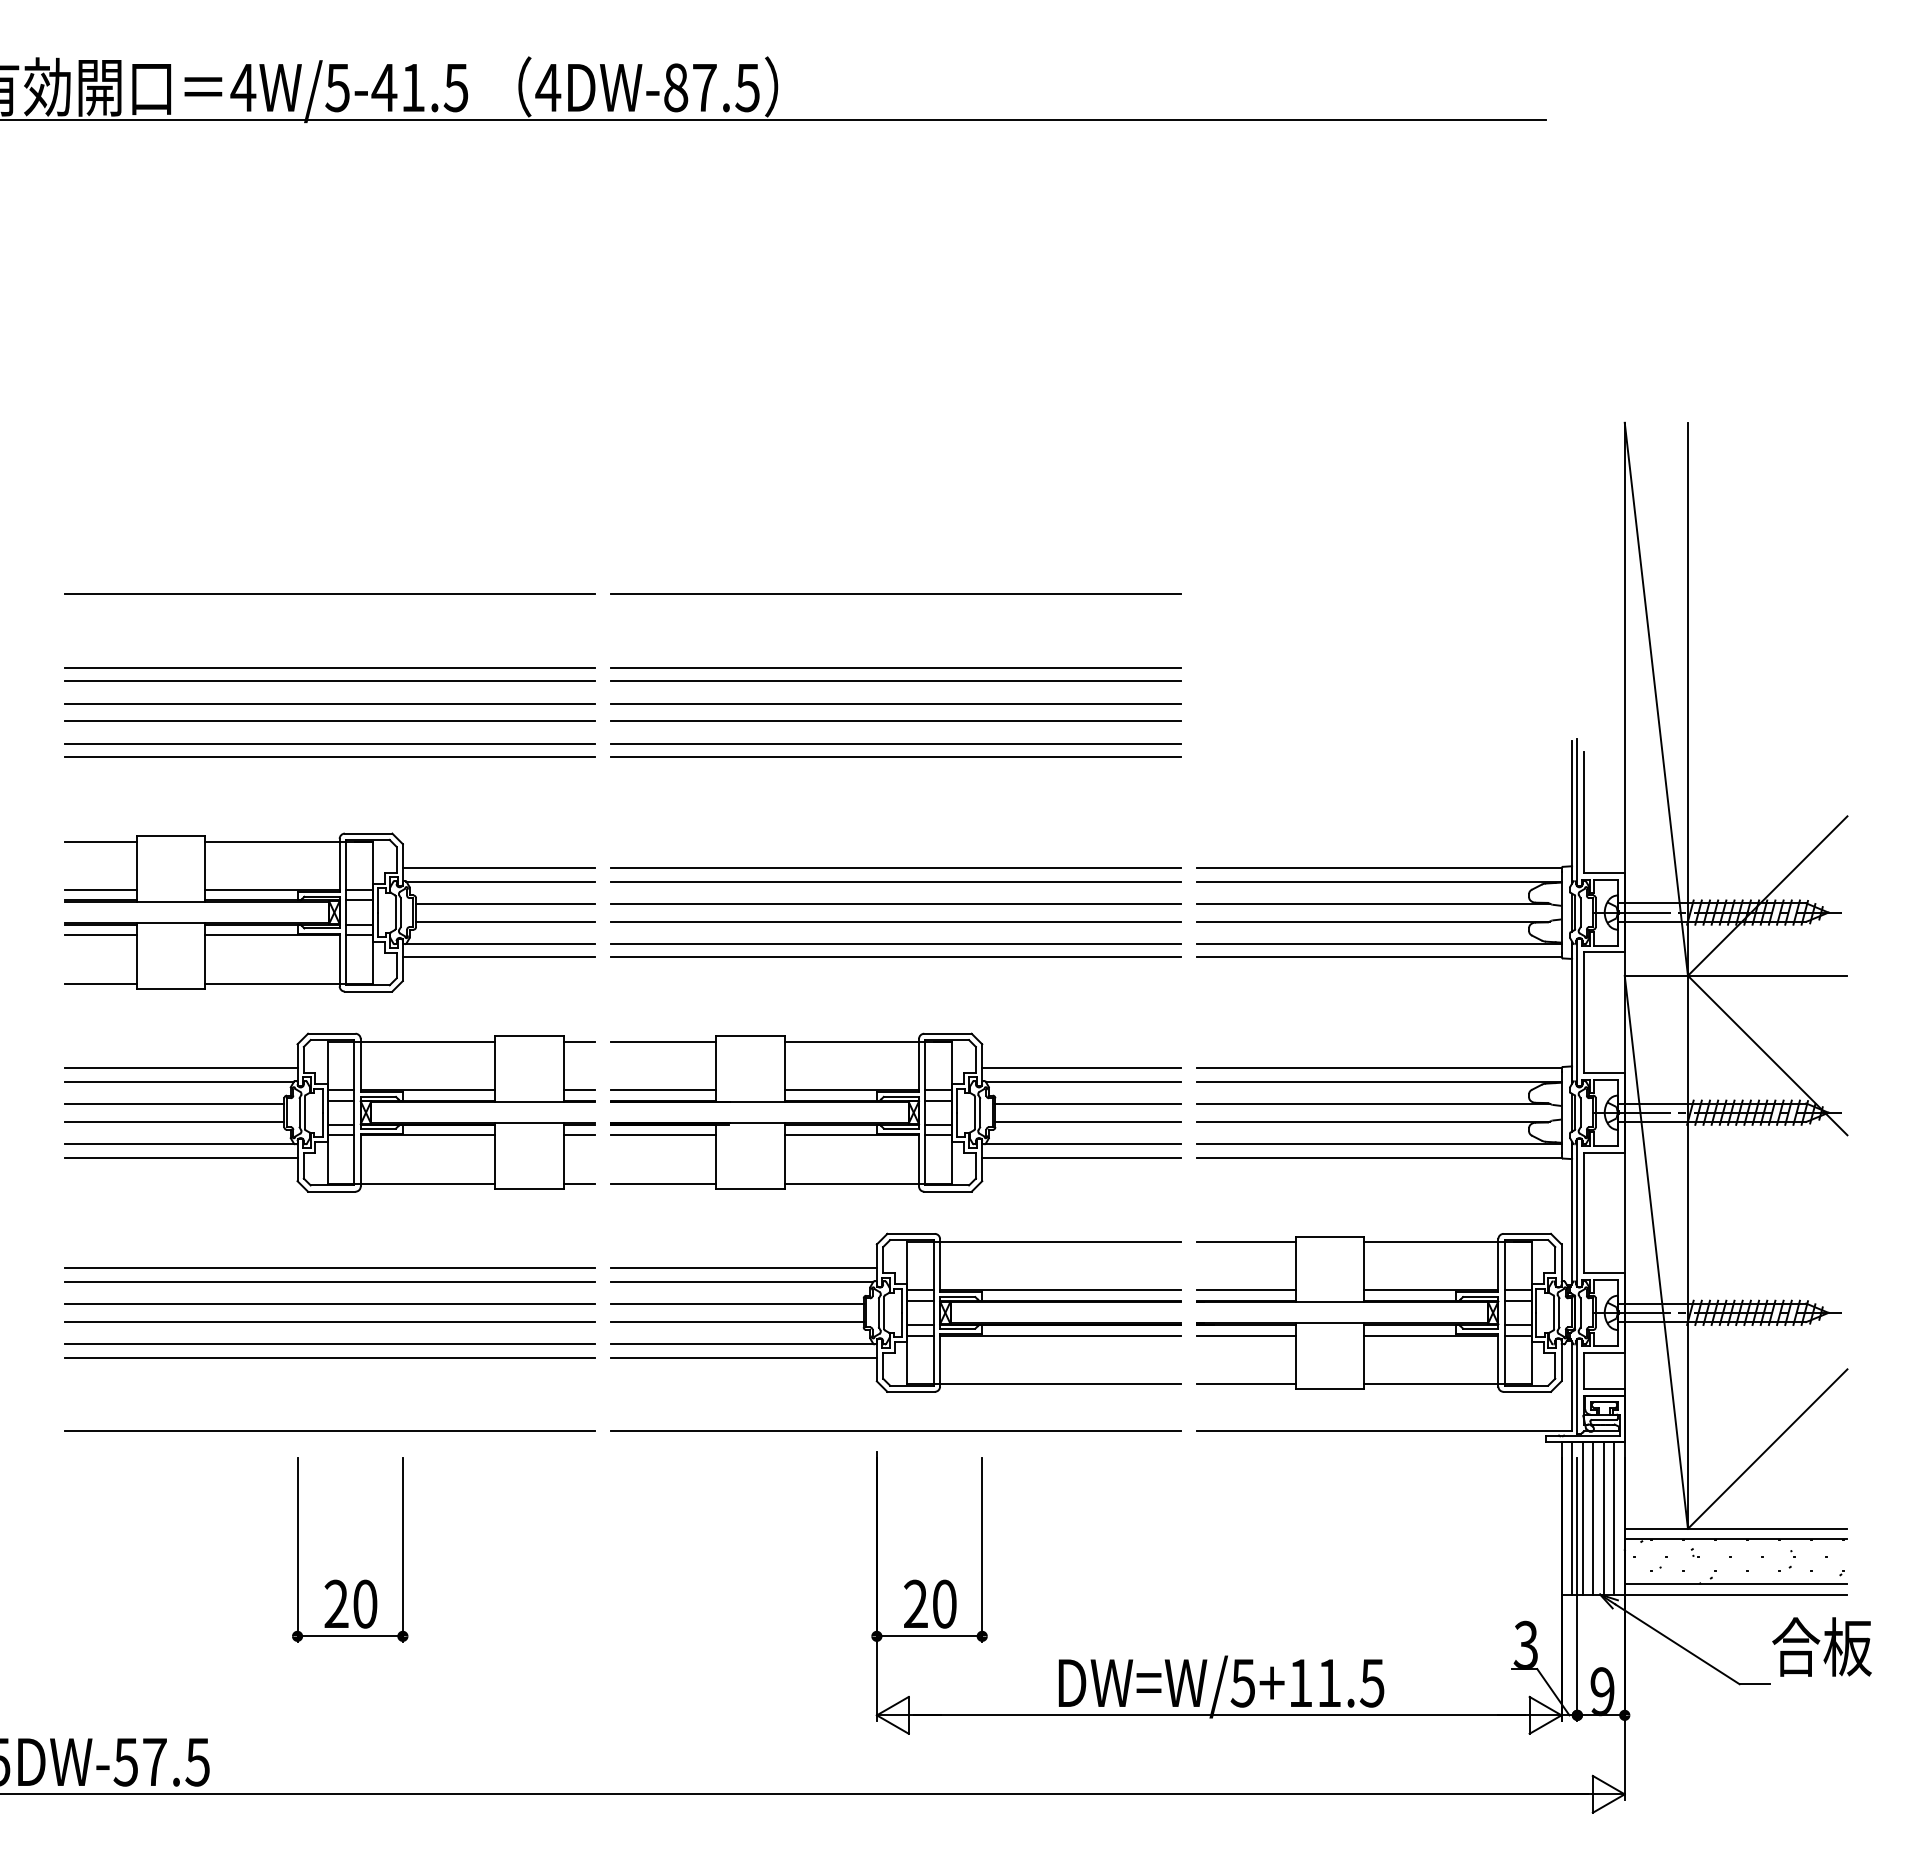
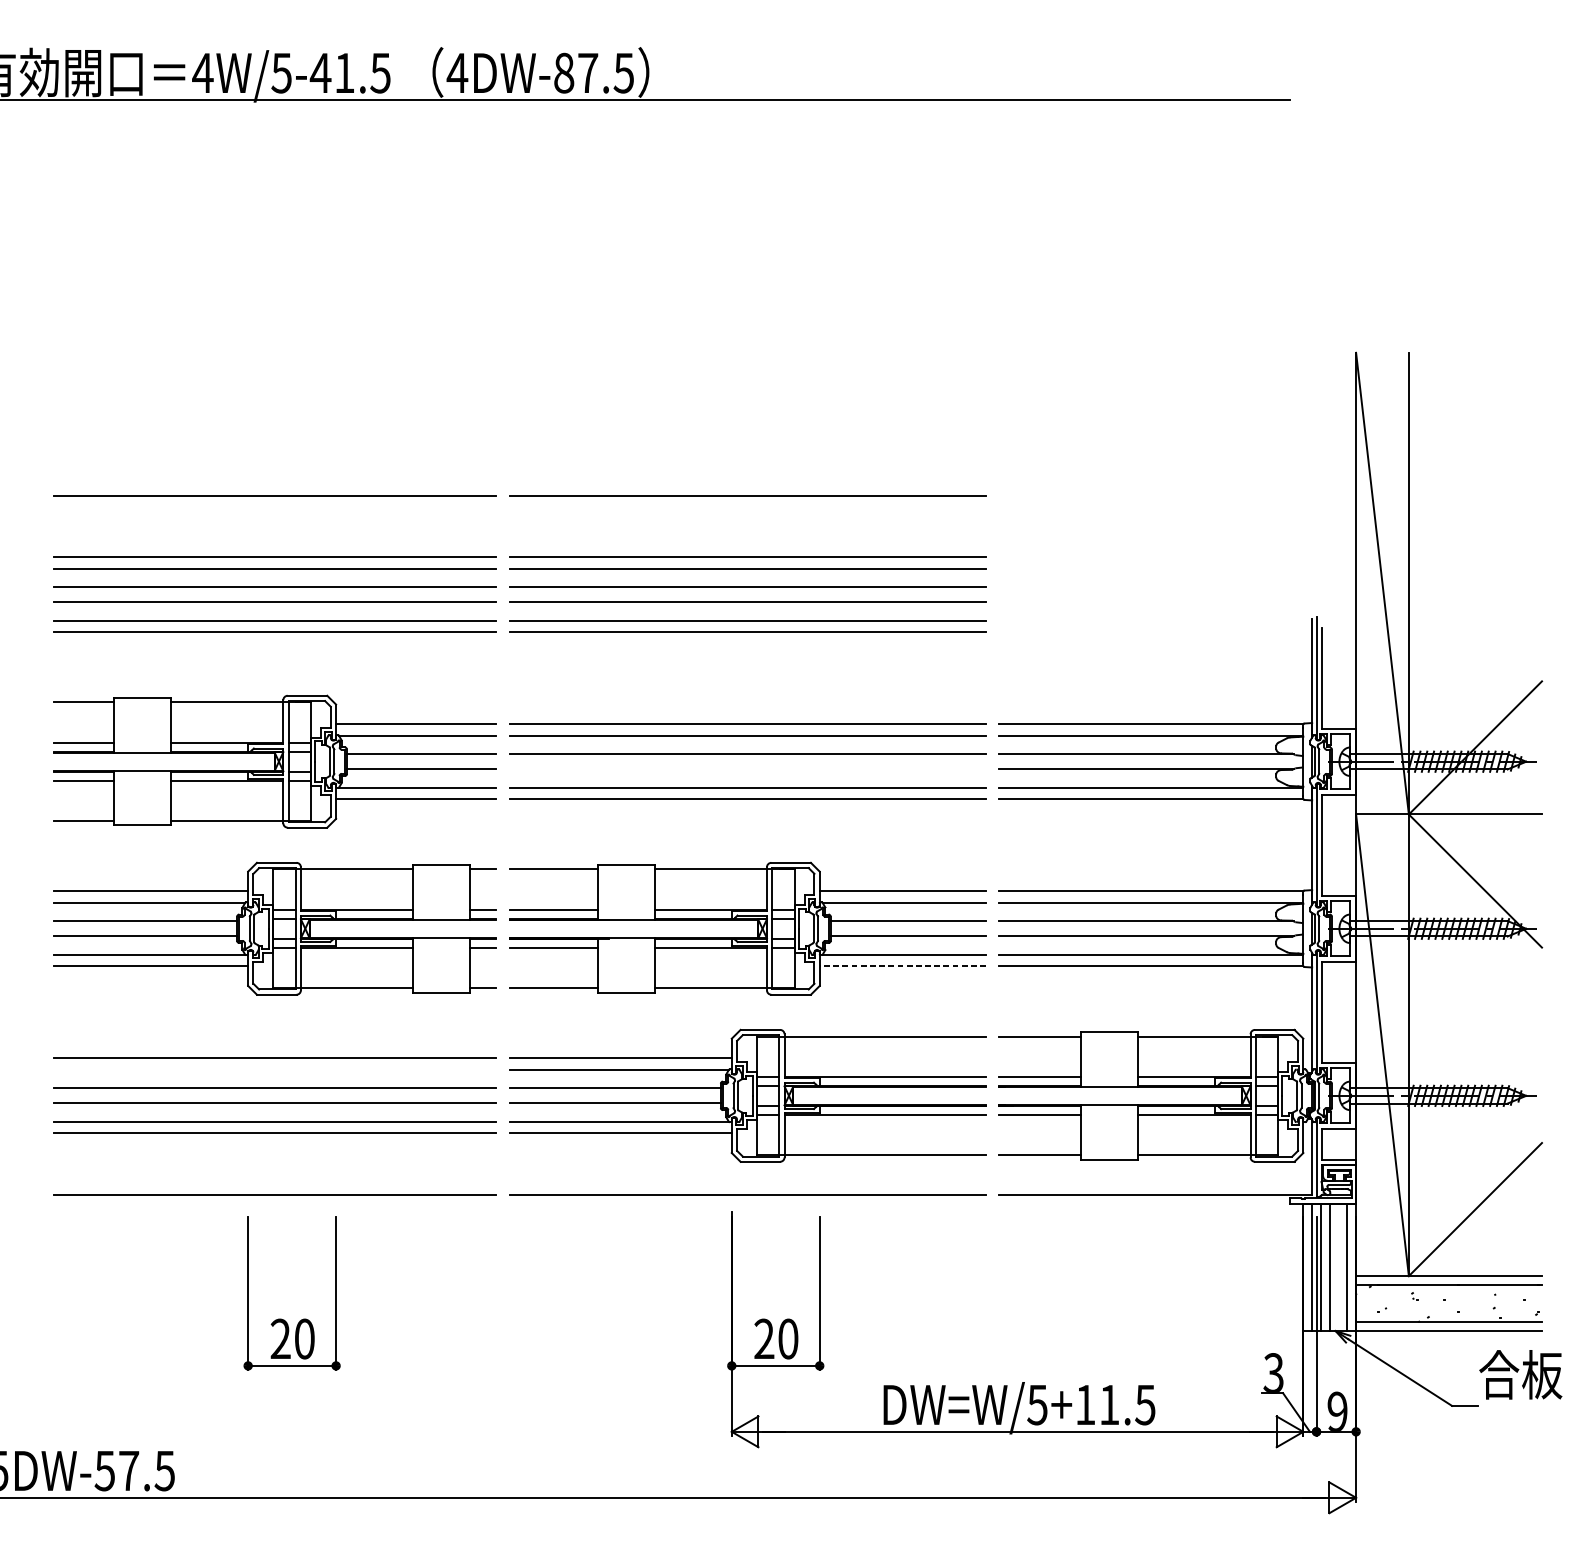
line: (895, 921) -> (747, 769), removed
line: (1081, 1157) -> (902, 966), solid -> dashed
line: (329, 1281) -> (274, 1069), removed
line: (1603, 1517) -> (1338, 1266), removed

